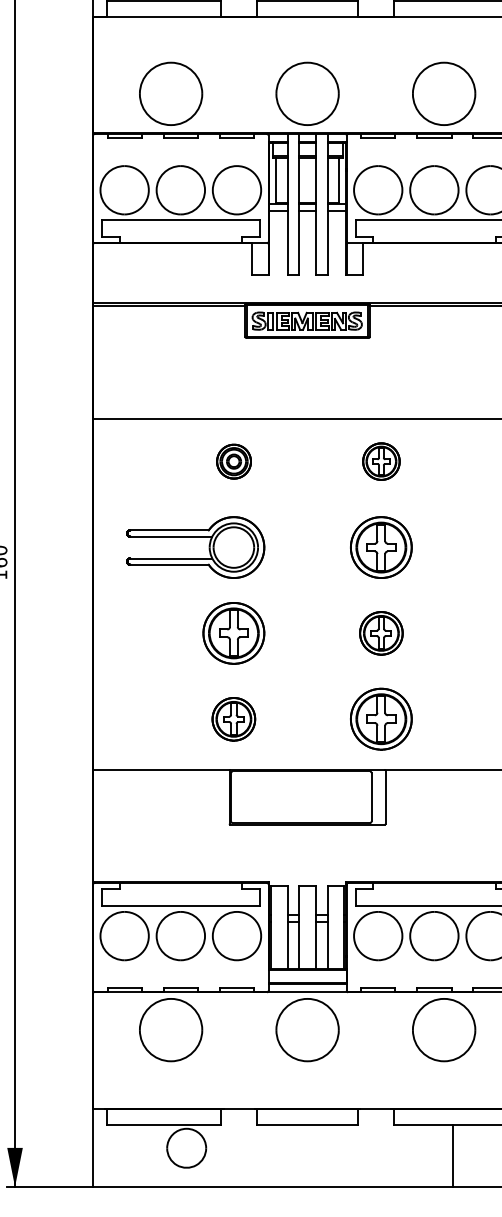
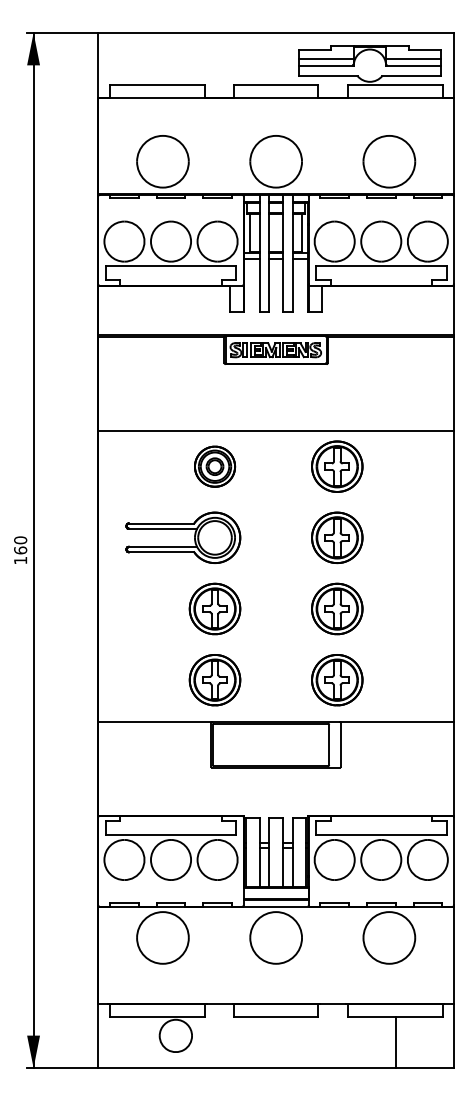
part: (234, 461) -> (215, 466), size x1.43
part: (381, 461) -> (337, 466), size x1.67
part: (381, 632) -> (337, 608), size x1.43
part: (233, 719) -> (214, 680), size x1.43

